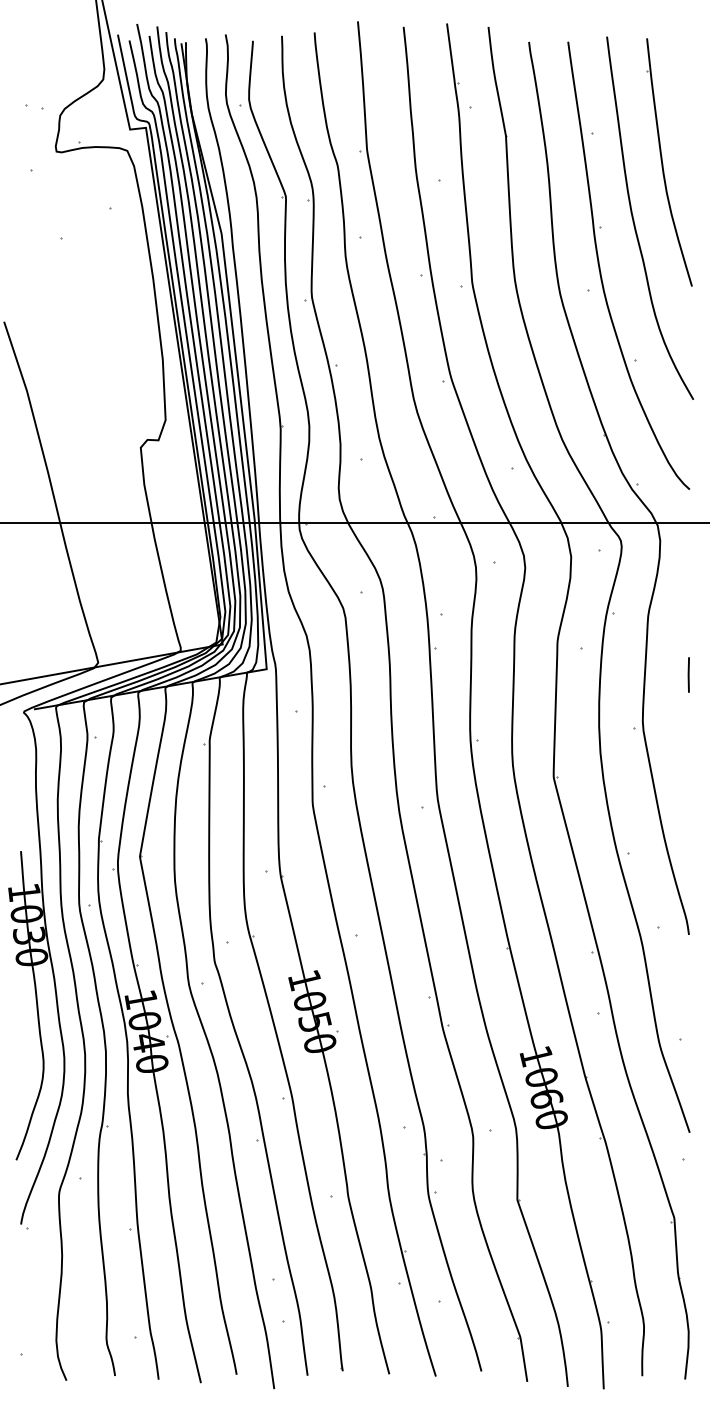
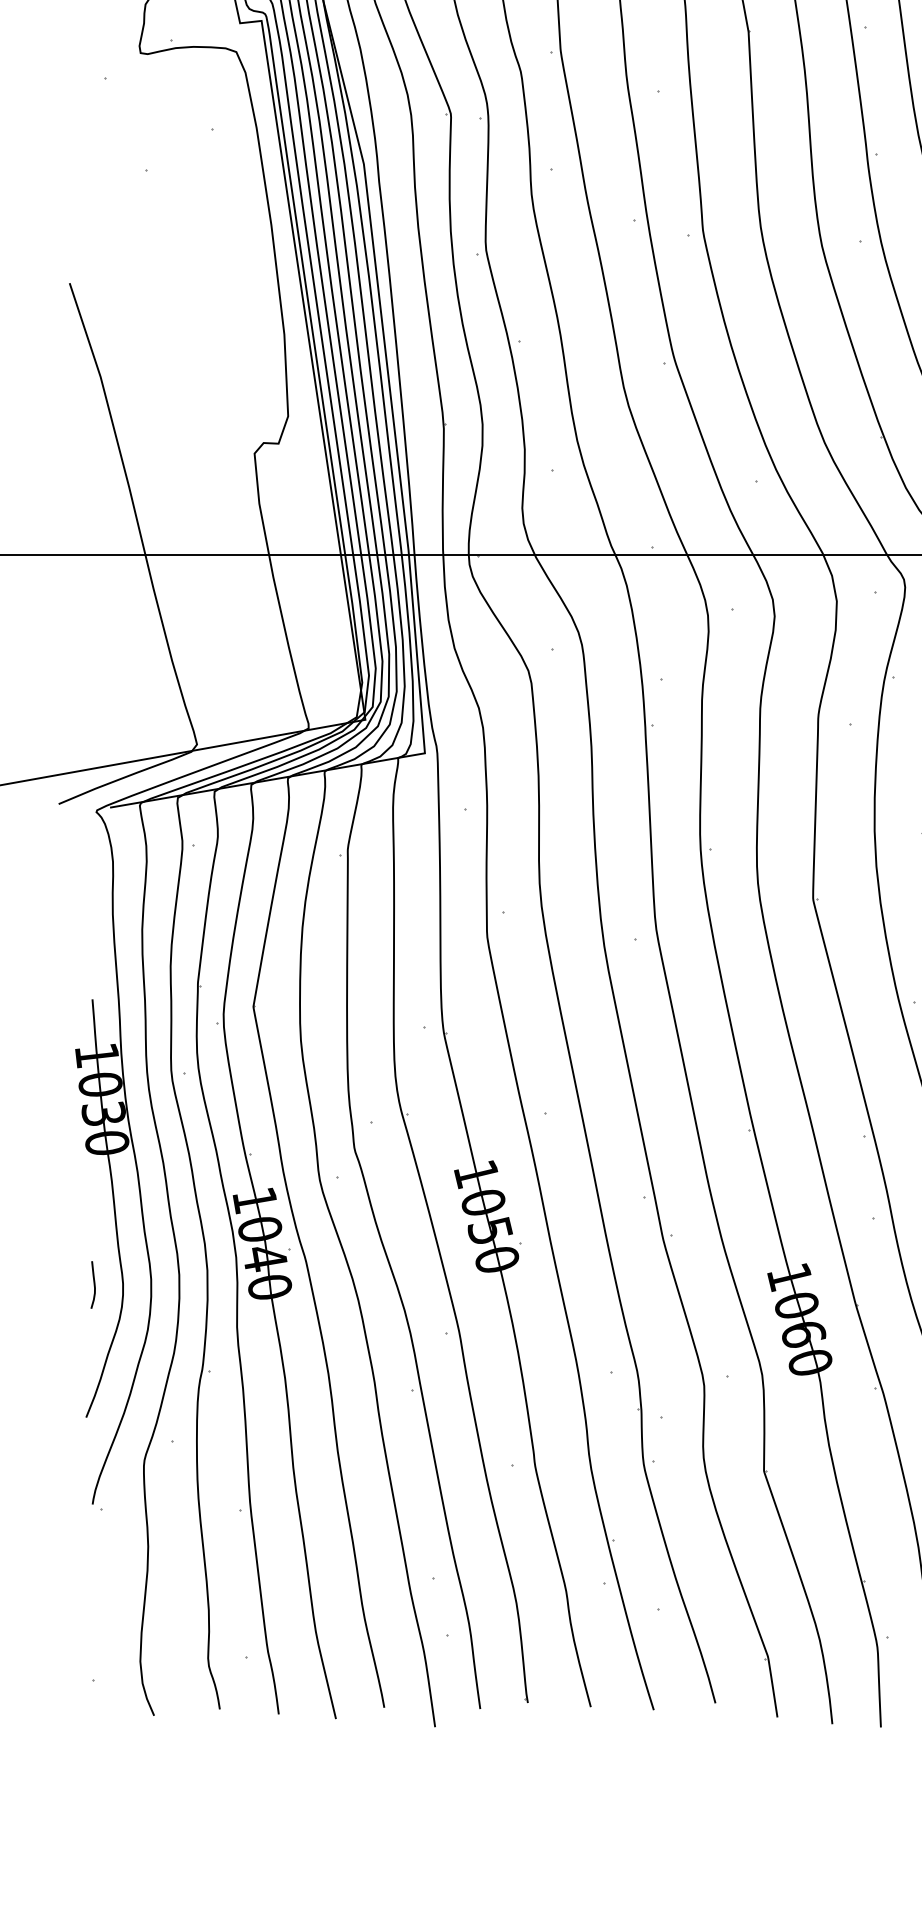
curve: (21, 1061) -> (93, 1283), added

